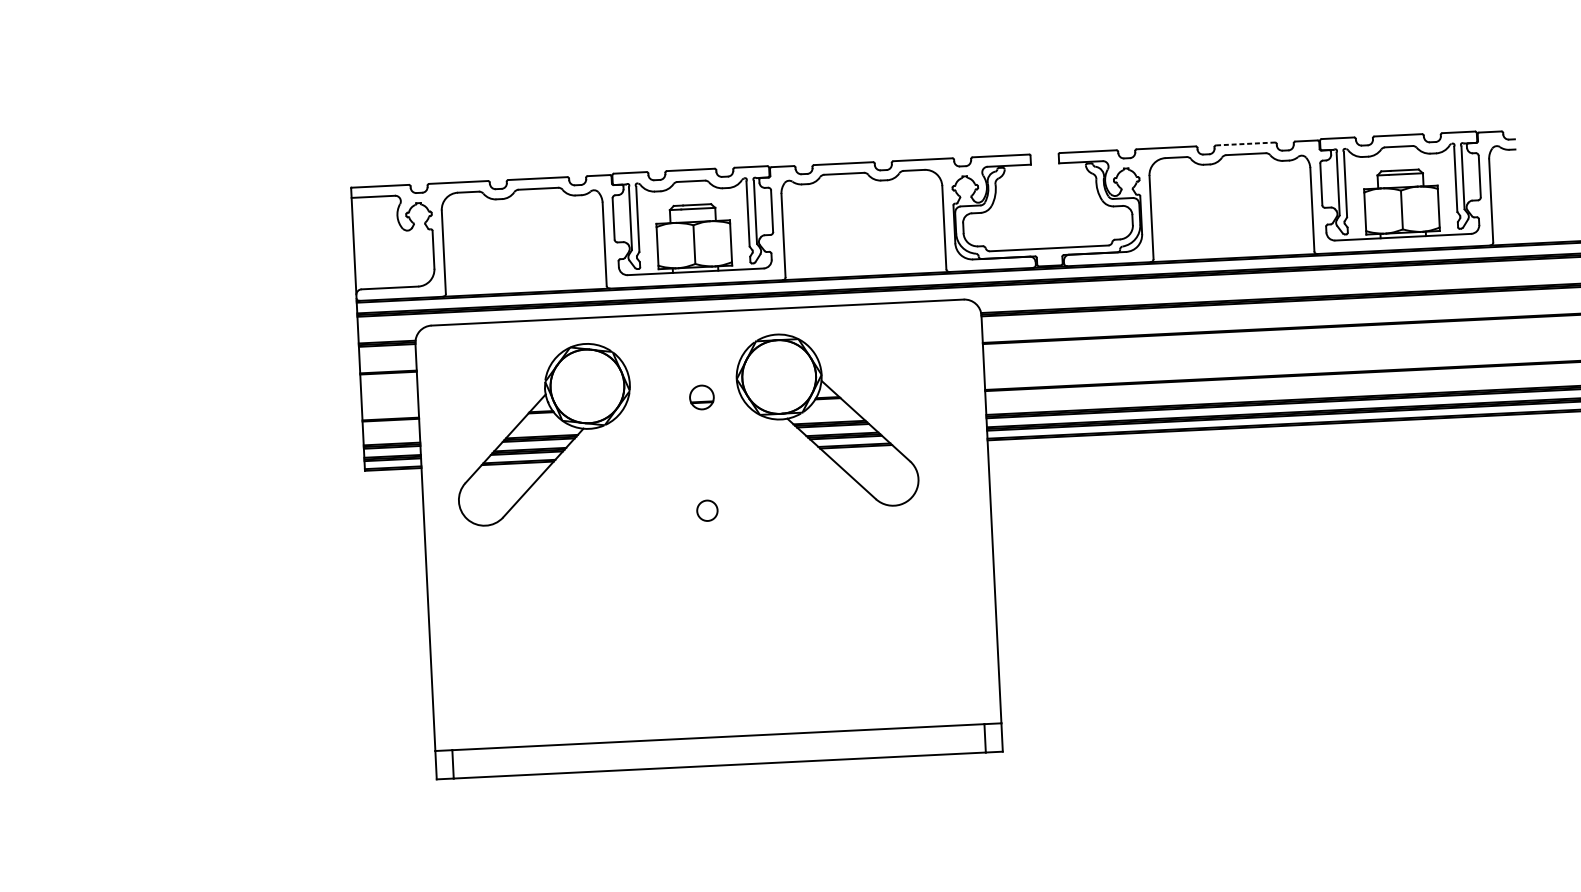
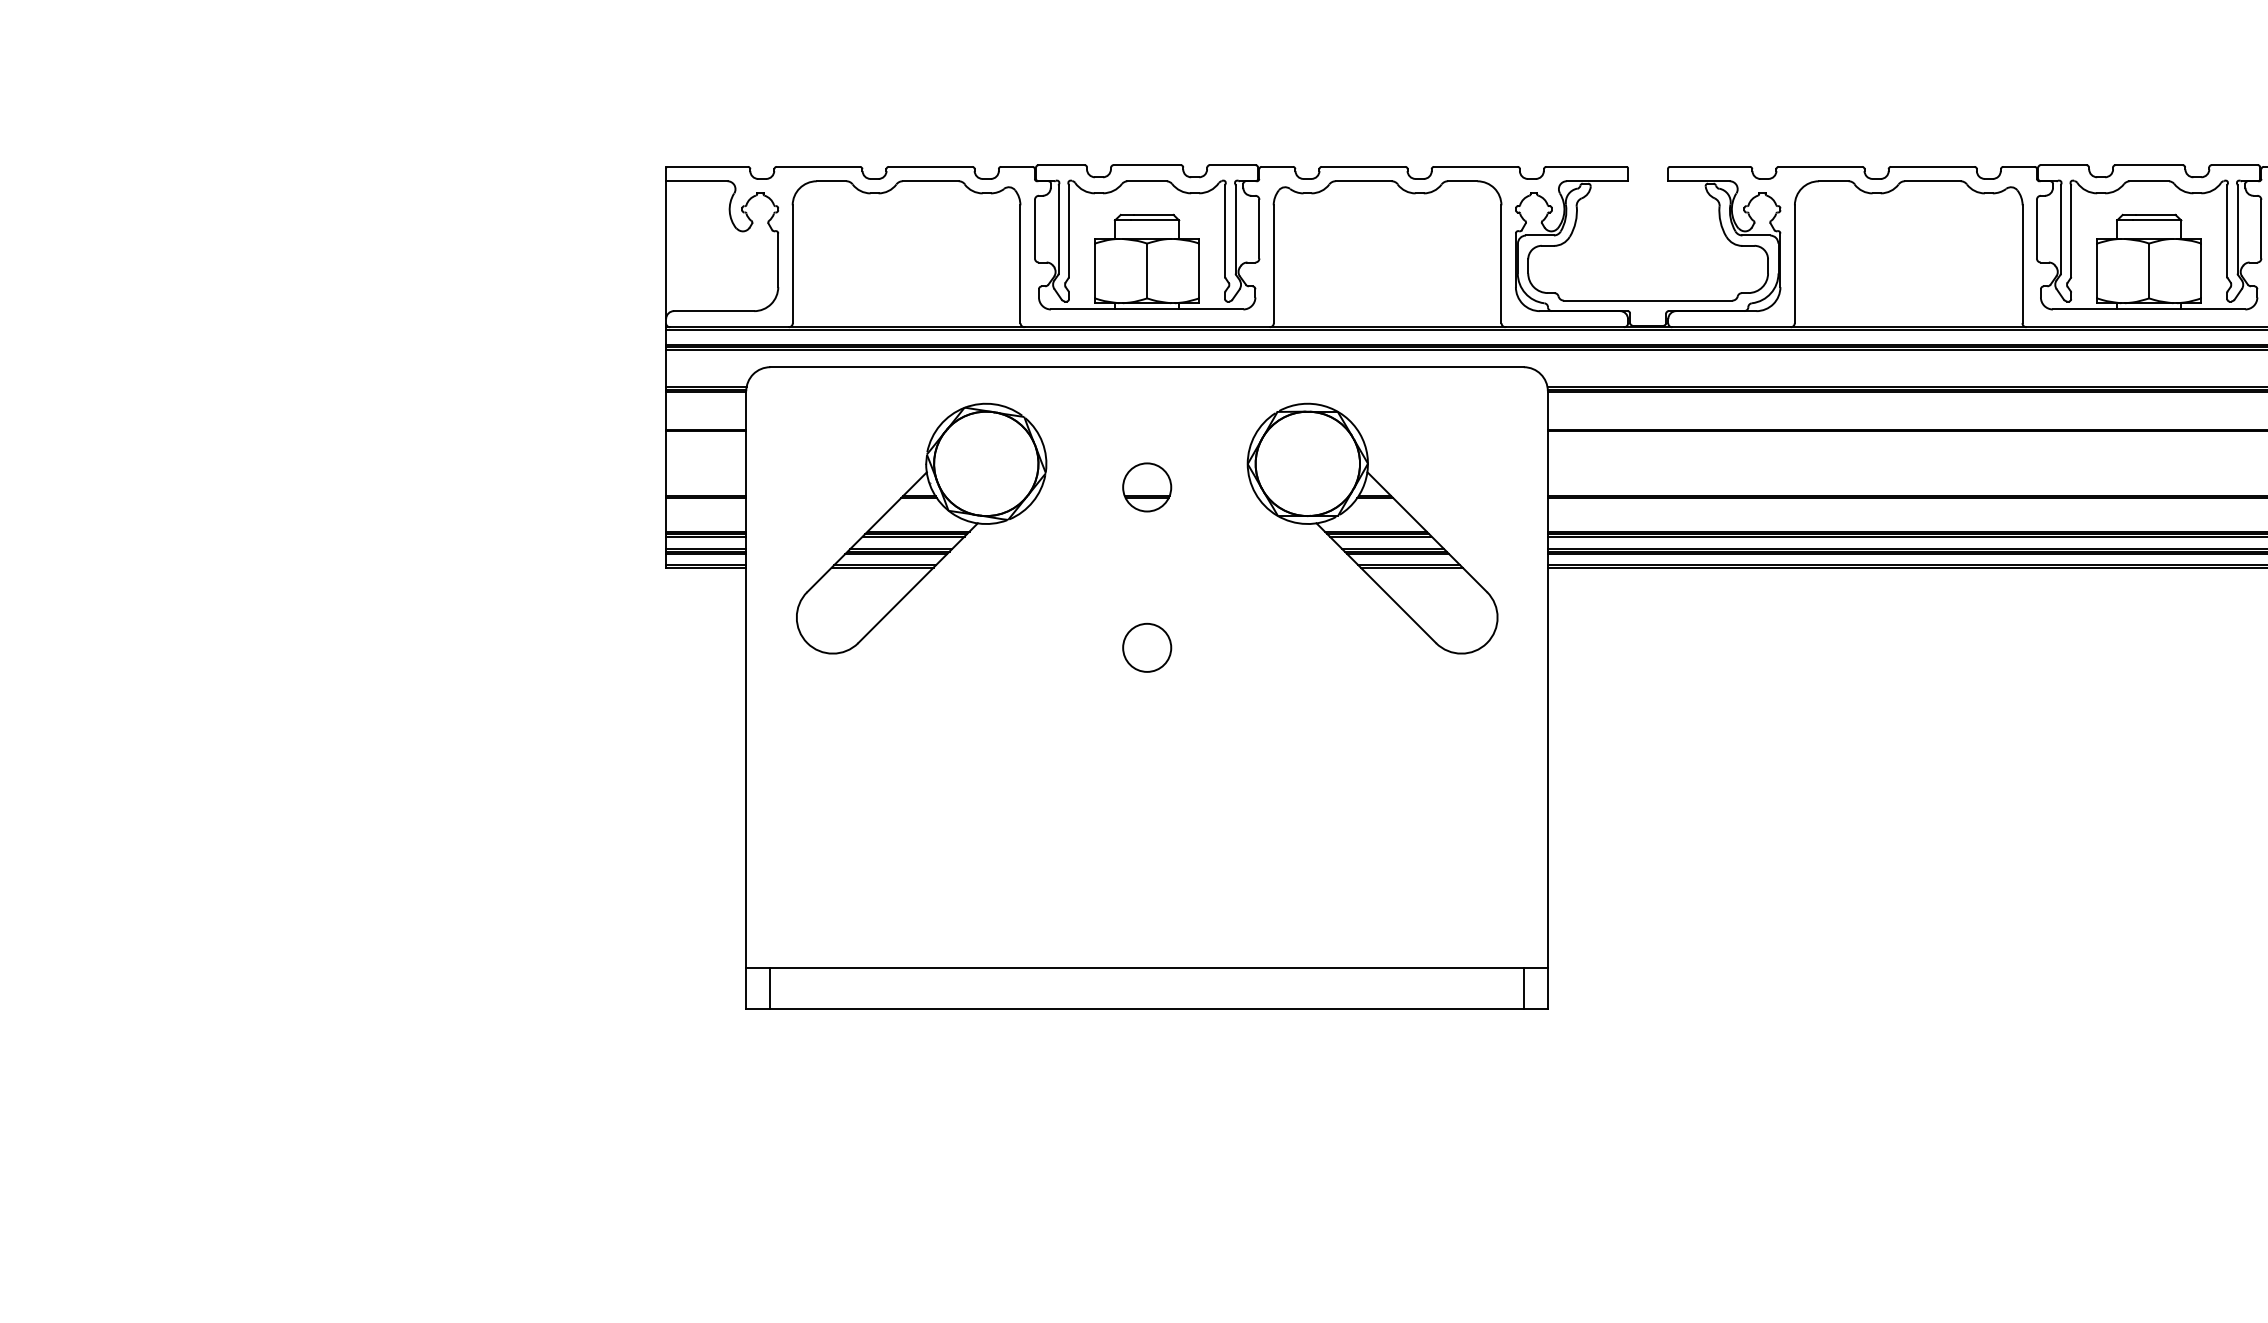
line: (1245, 143) -> (1932, 166), dashed -> solid
part: (702, 397) -> (1147, 487), size x1.43
part: (827, 420) -> (1372, 528), moved
circle: (707, 510) -> (1147, 647), size x1.67

